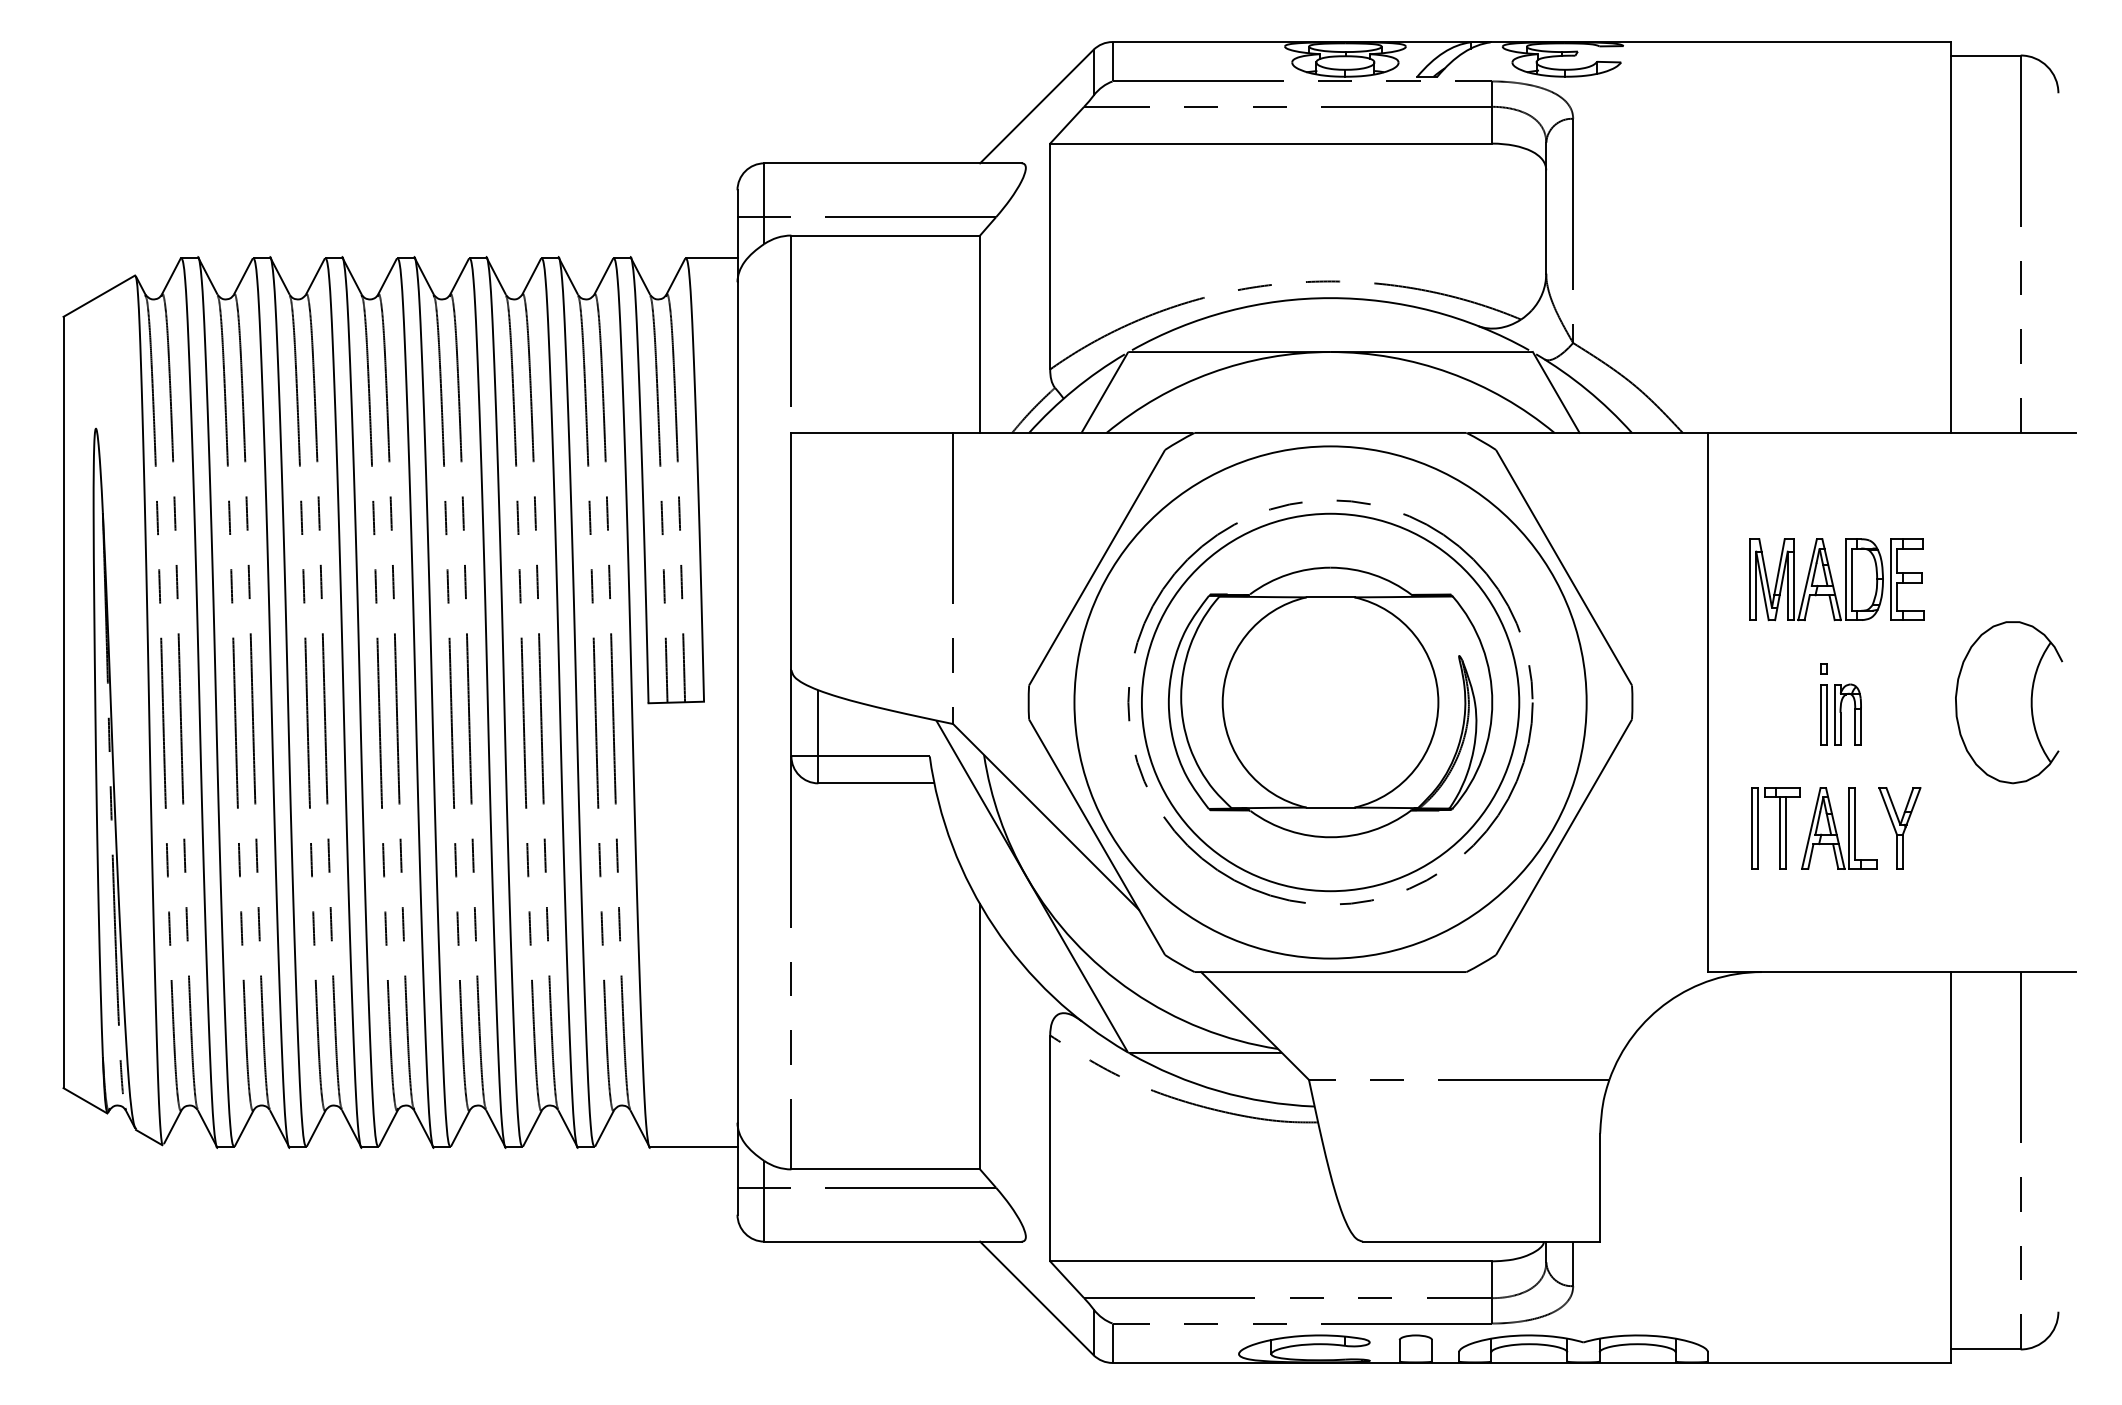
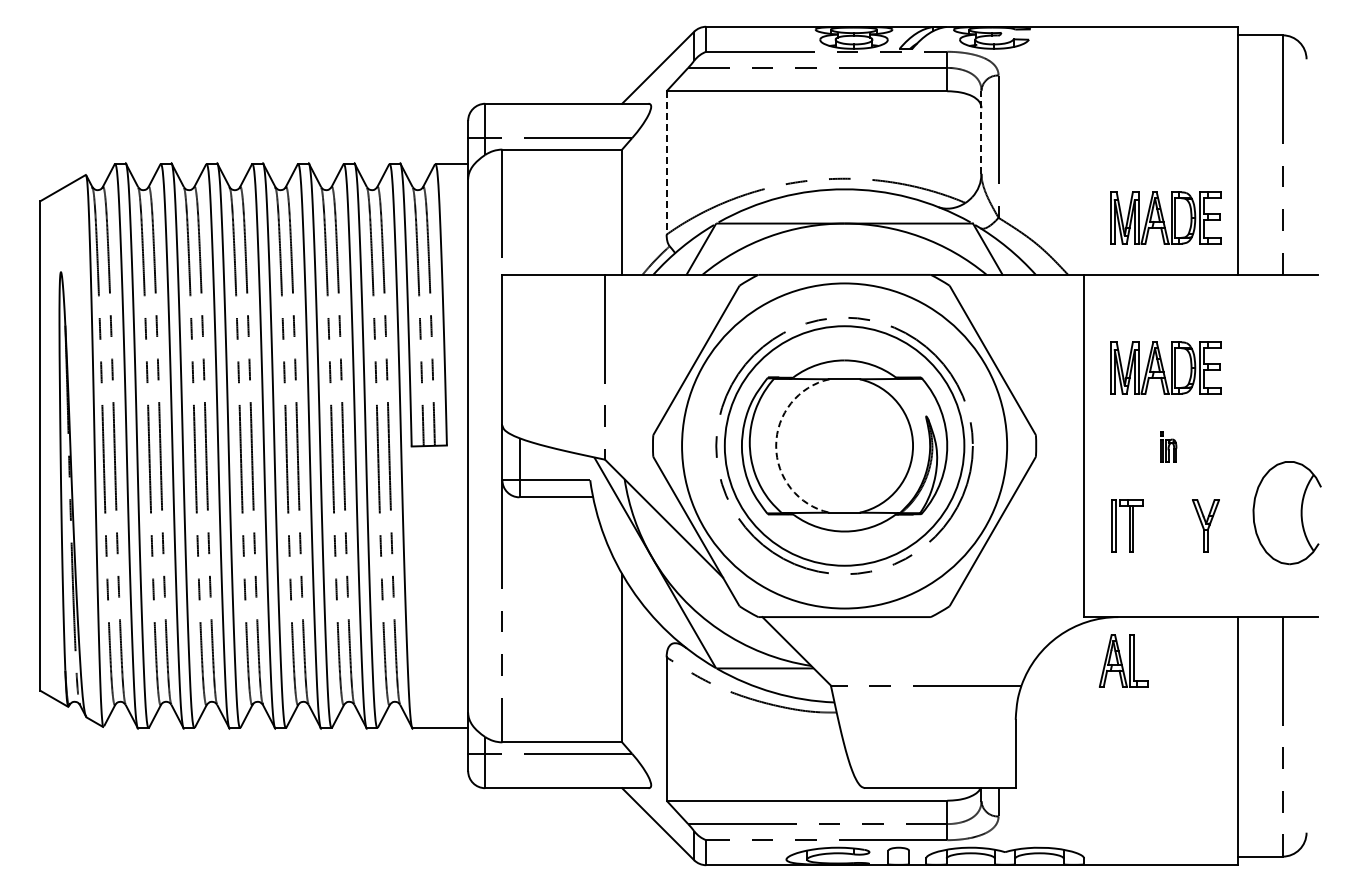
line: (1546, 208) -> (981, 132), solid -> dashed
line: (1049, 255) -> (666, 162), solid -> dashed
part: (1836, 342) -> (1165, 217), added
arc: (1223, 703) -> (776, 446), solid -> dashed
part: (1840, 703) -> (1168, 446), size x0.6
part: (2007, 703) -> (1286, 513), moved
part: (1839, 827) -> (1123, 660), moved

